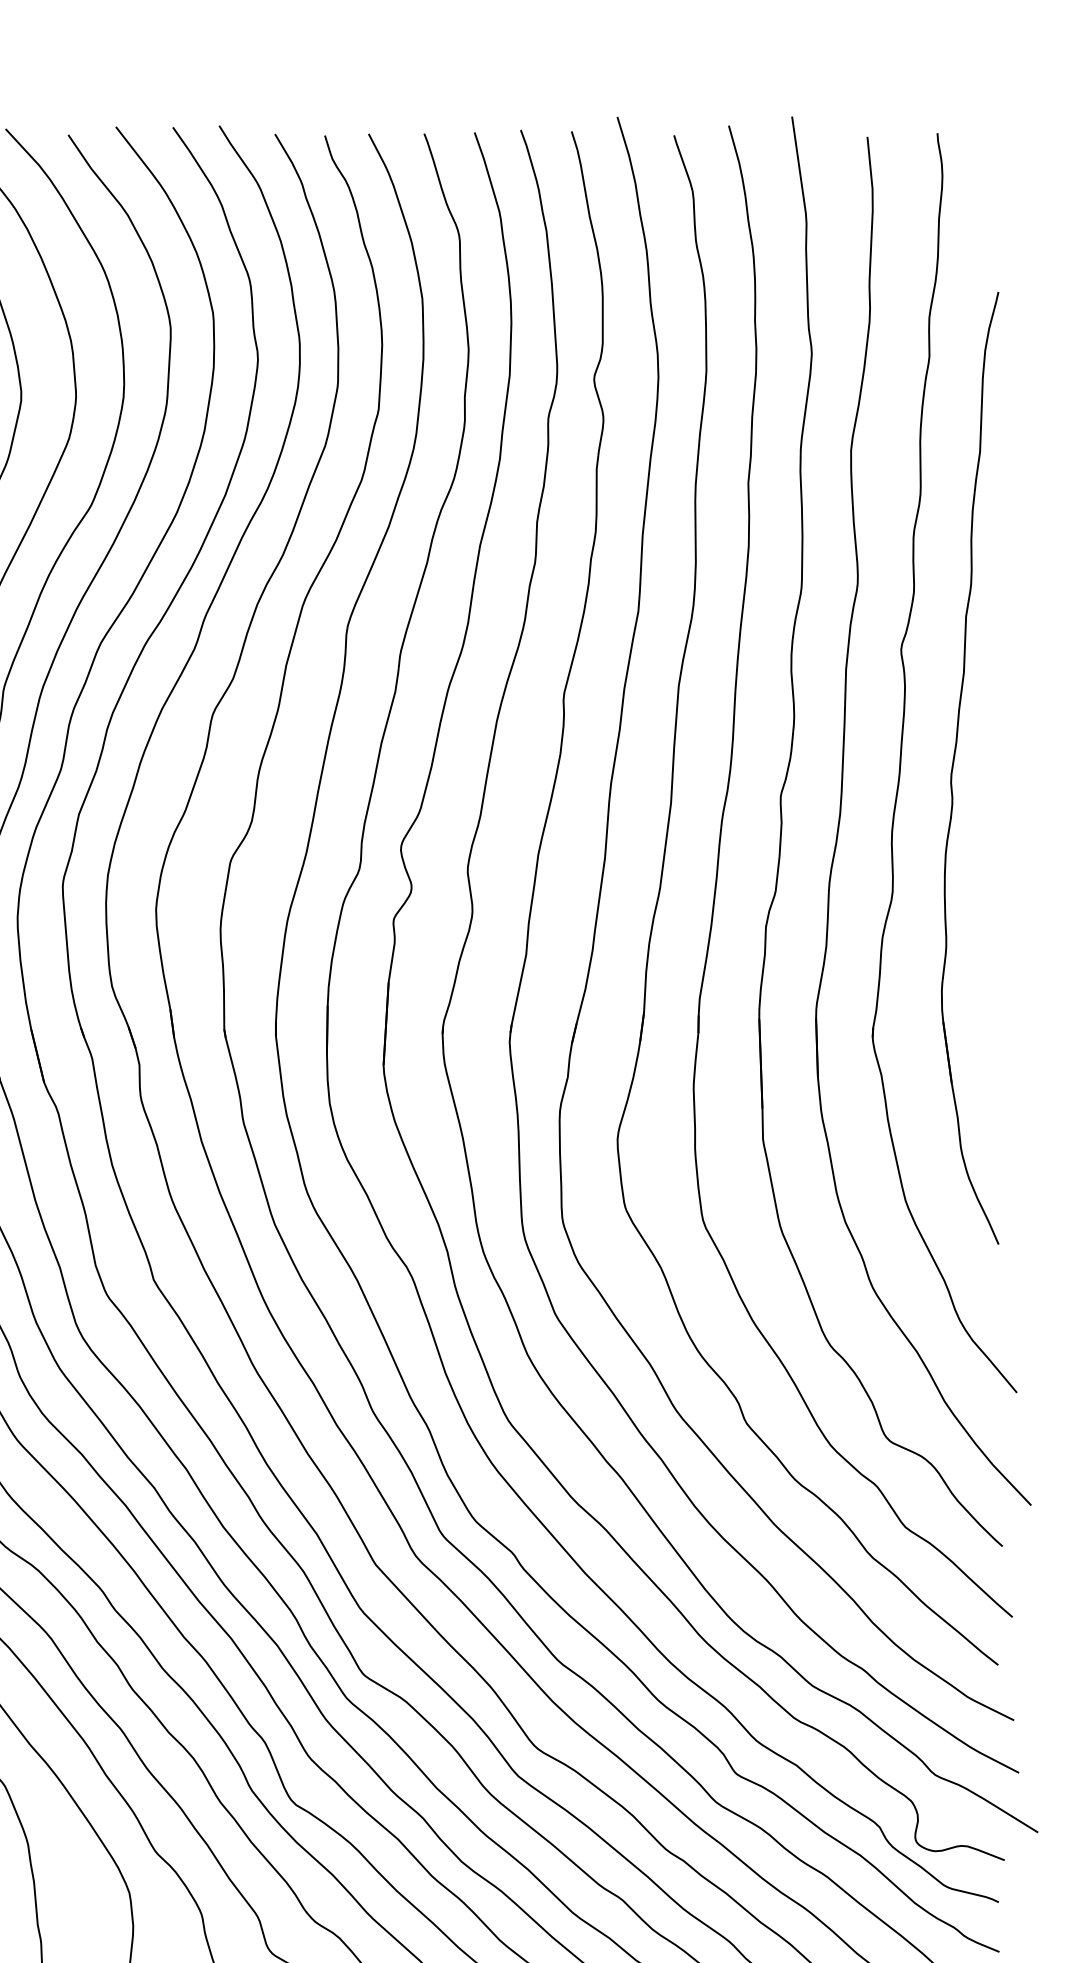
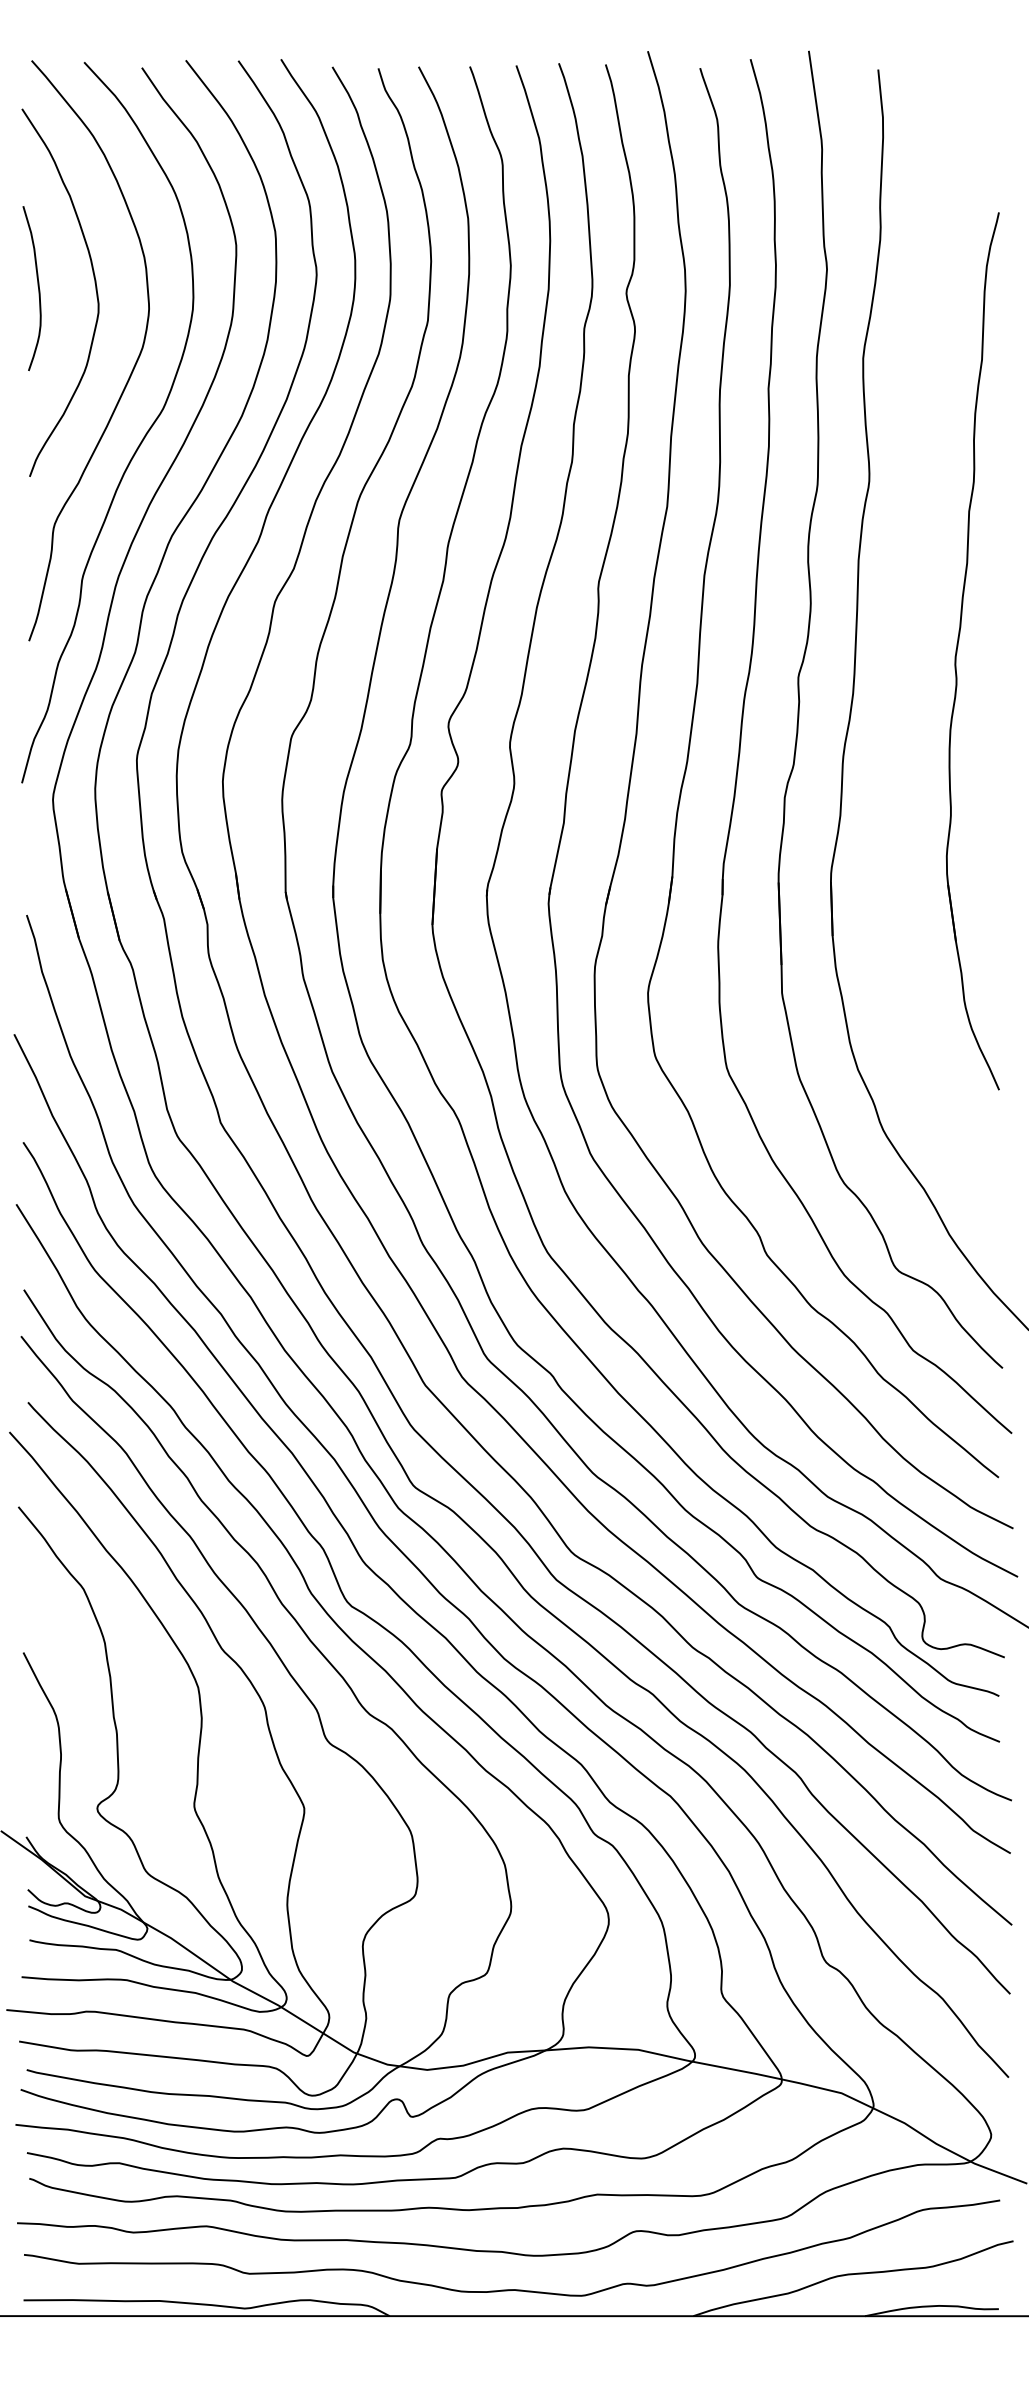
part: (901, 763) -> (909, 646), removed

